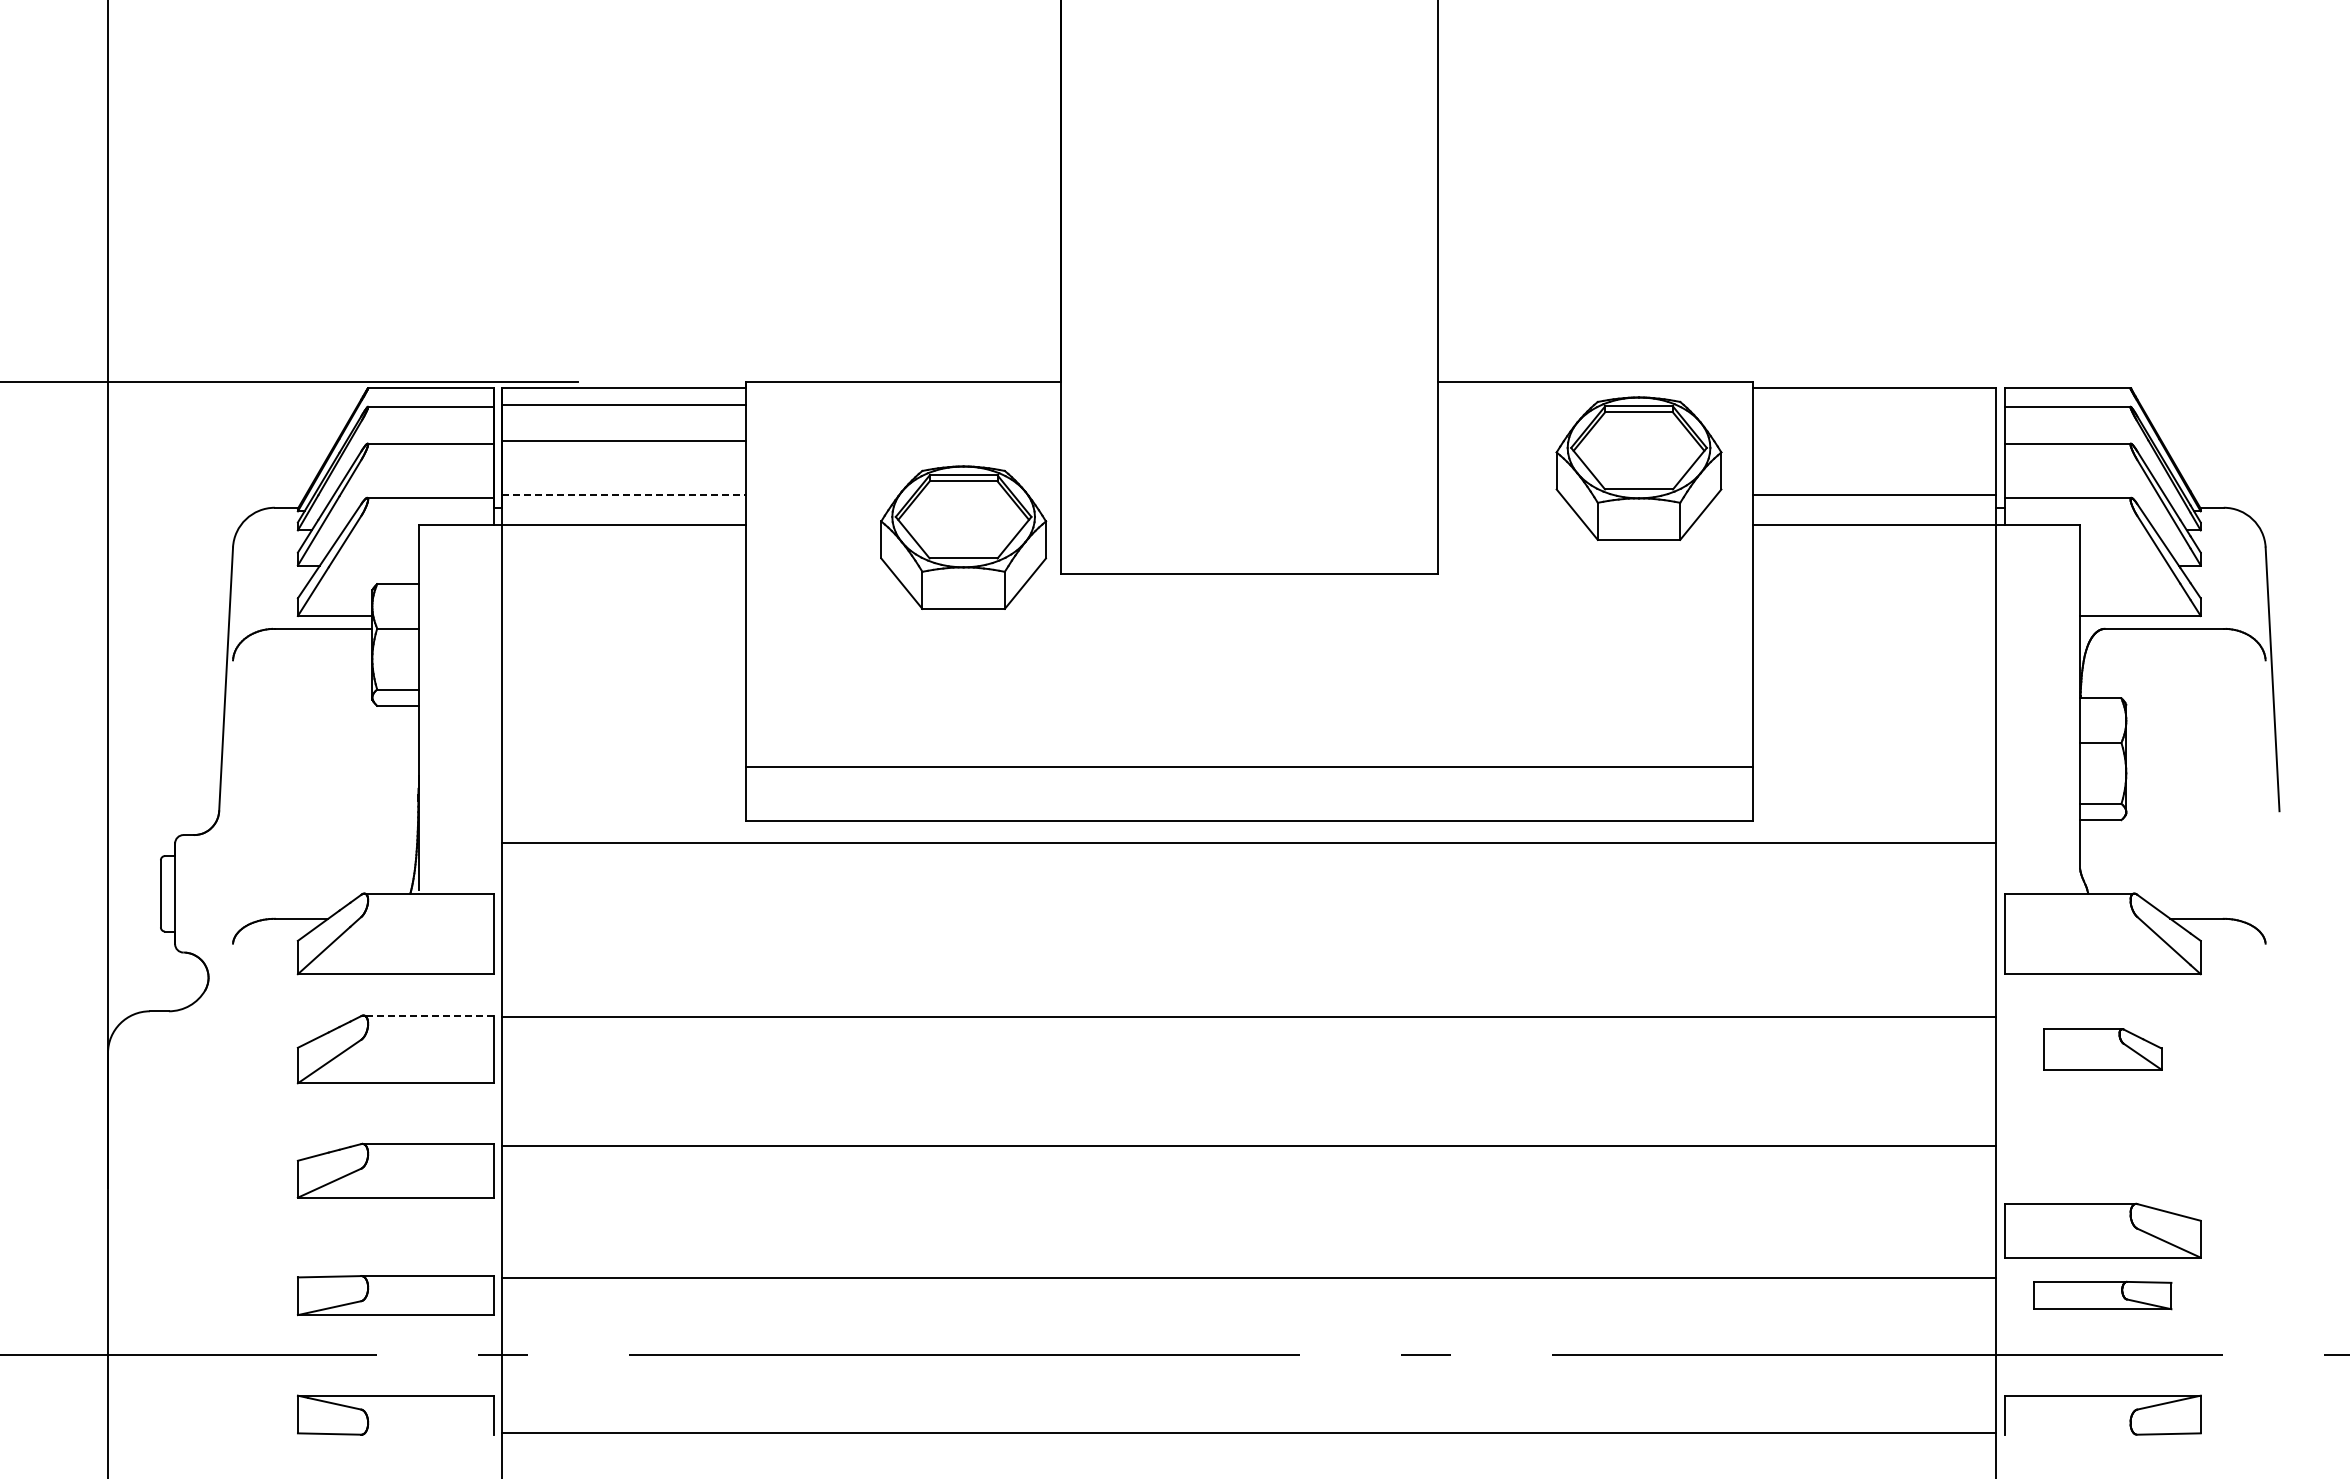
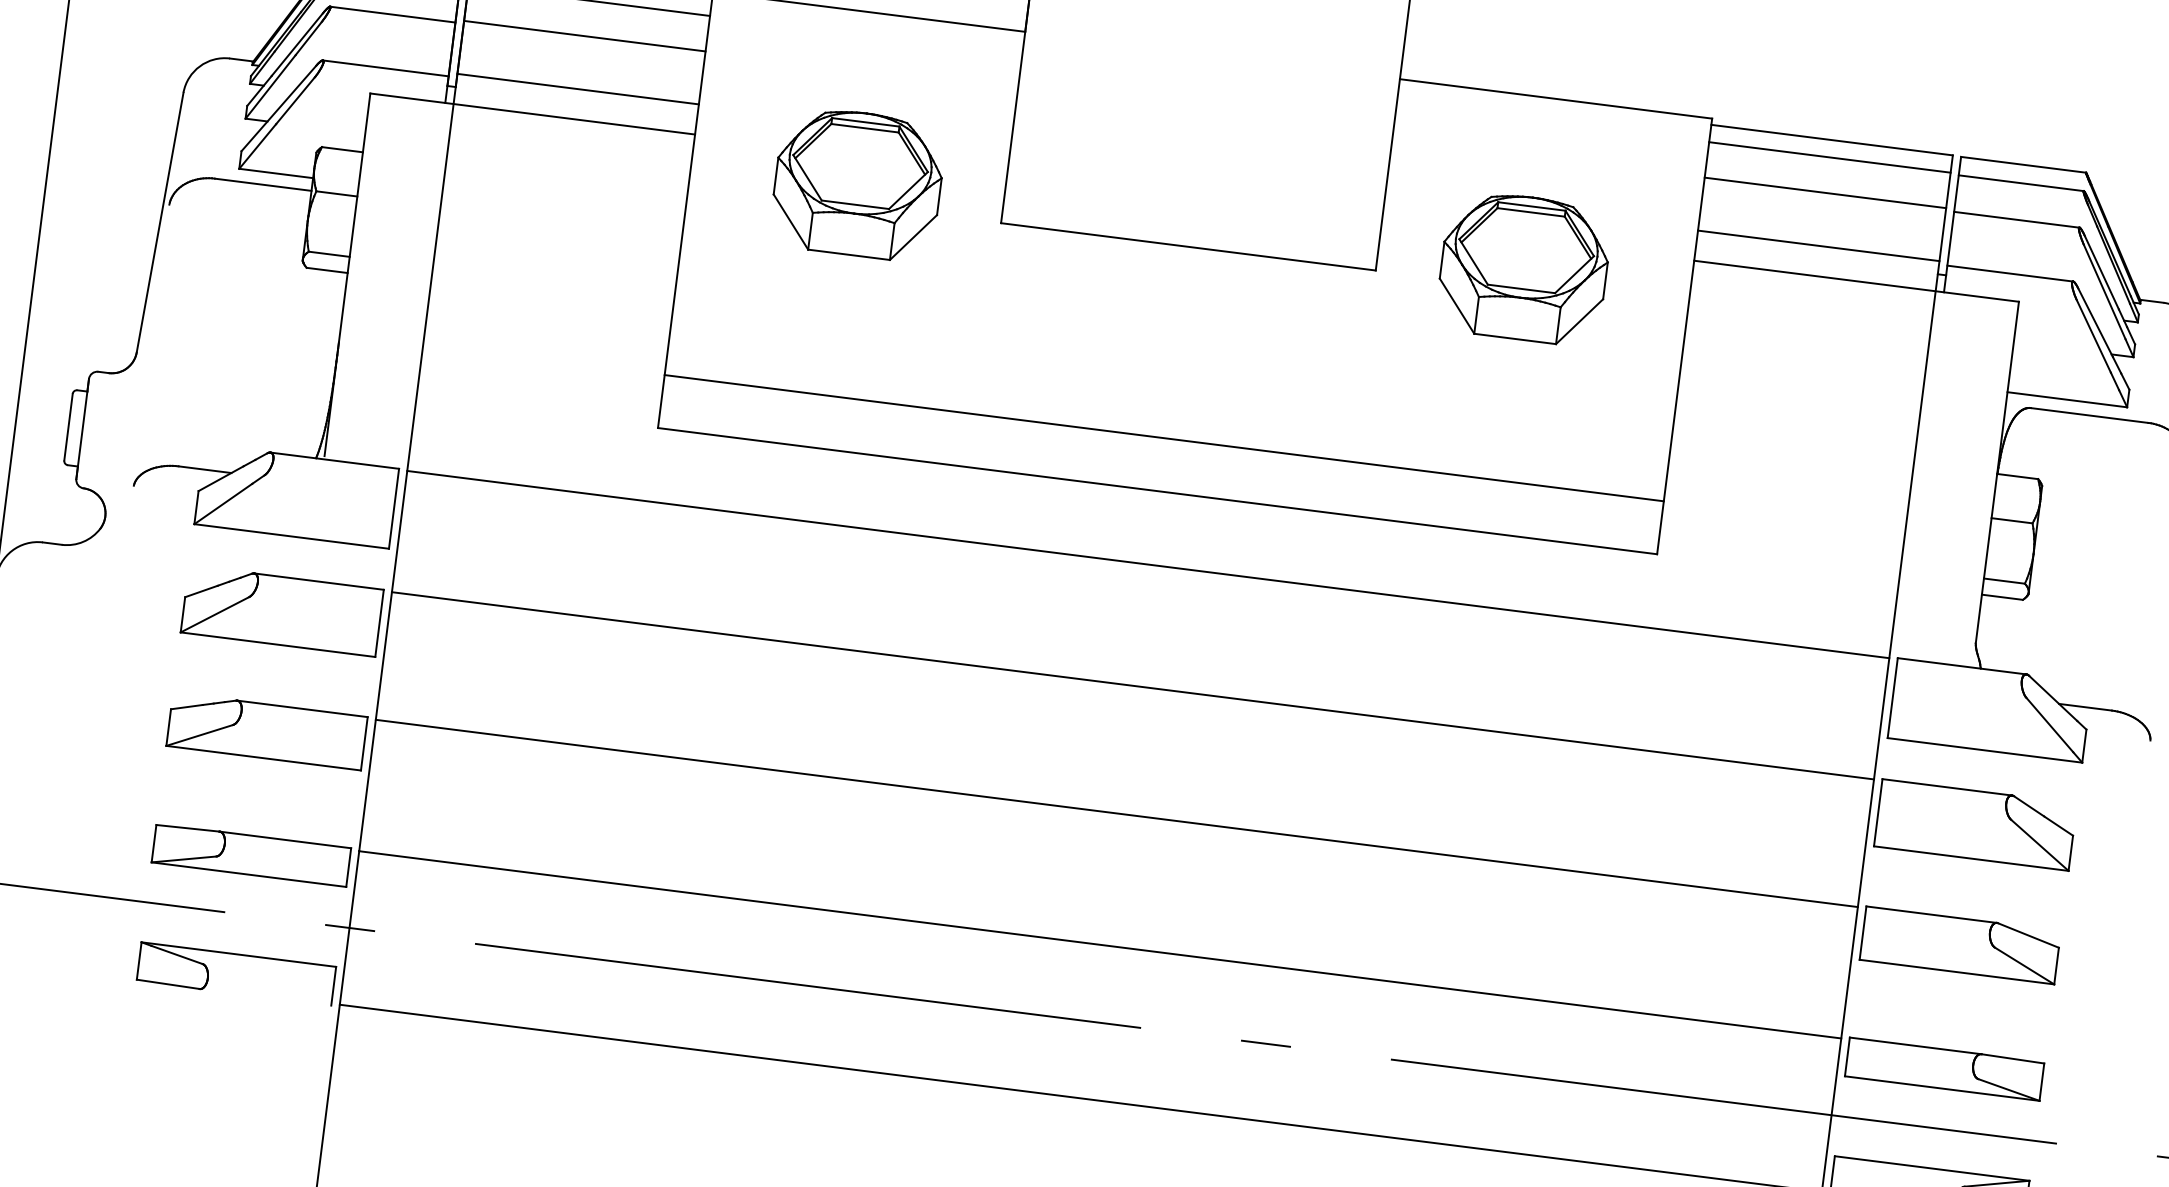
line: (1874, 405) -> (1829, 157), added
line: (1874, 441) -> (1825, 193), added
part: (1638, 468) -> (1523, 268), moved
line: (624, 494) -> (578, 89), dashed -> solid
part: (963, 537) -> (857, 183), moved
line: (1249, 842) -> (1148, 564), moved
line: (428, 1015) -> (318, 581), dashed -> solid
part: (2102, 1049) -> (1975, 825), size x1.67
part: (2102, 1230) -> (1960, 945), moved
part: (2102, 1295) -> (1944, 1069), size x1.43

